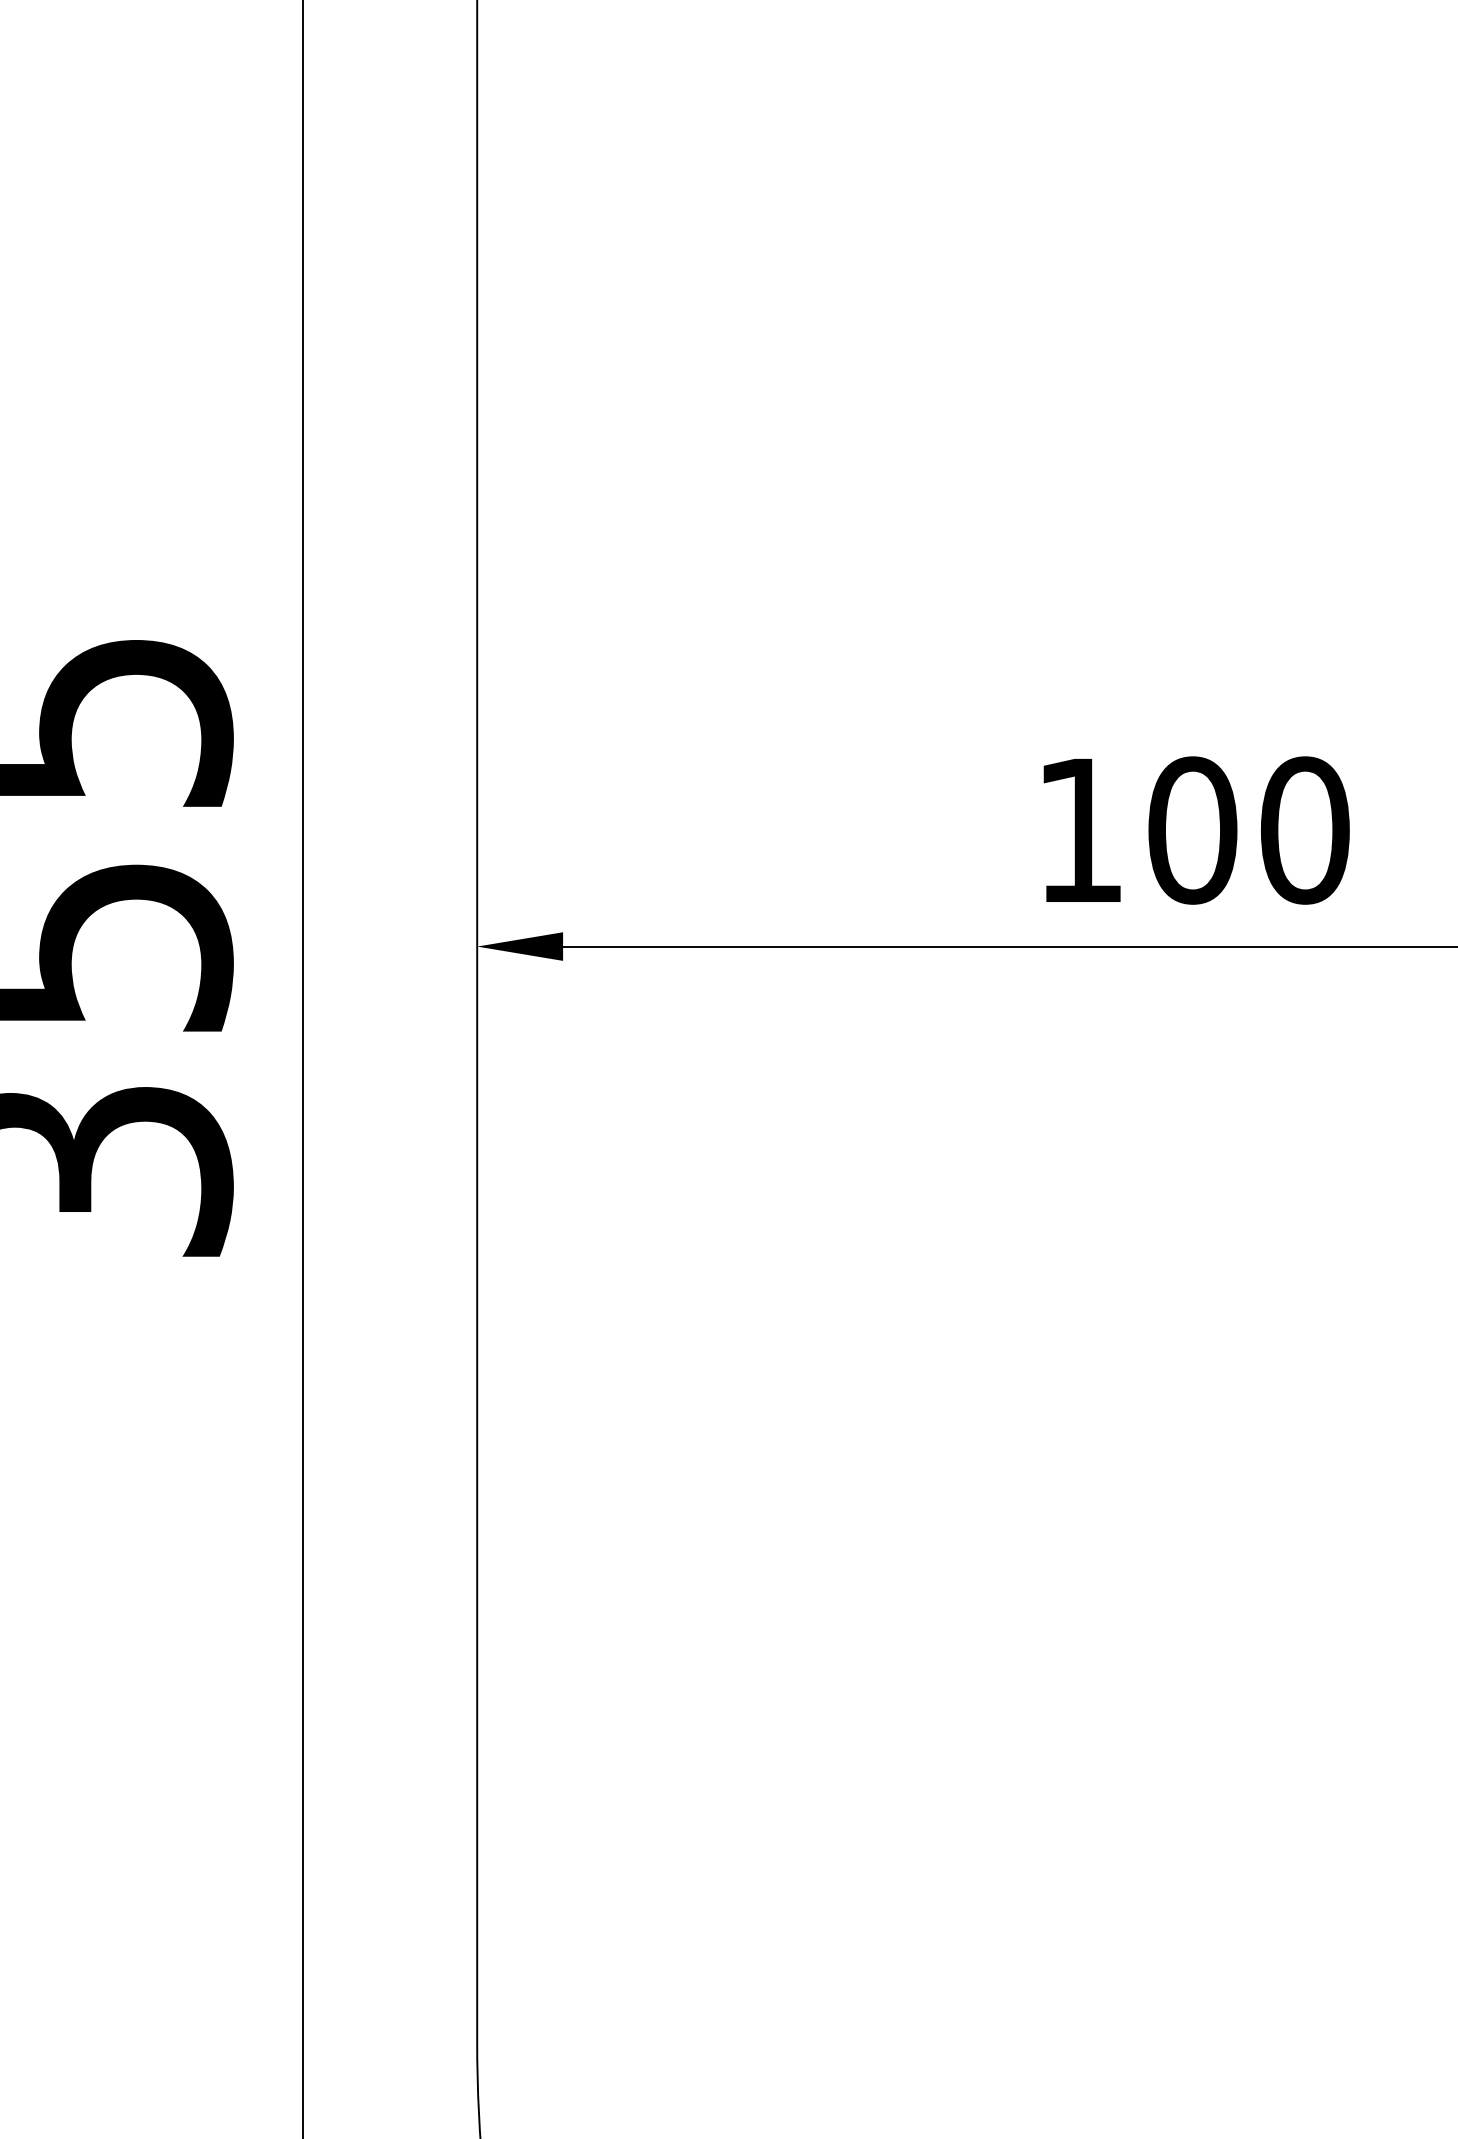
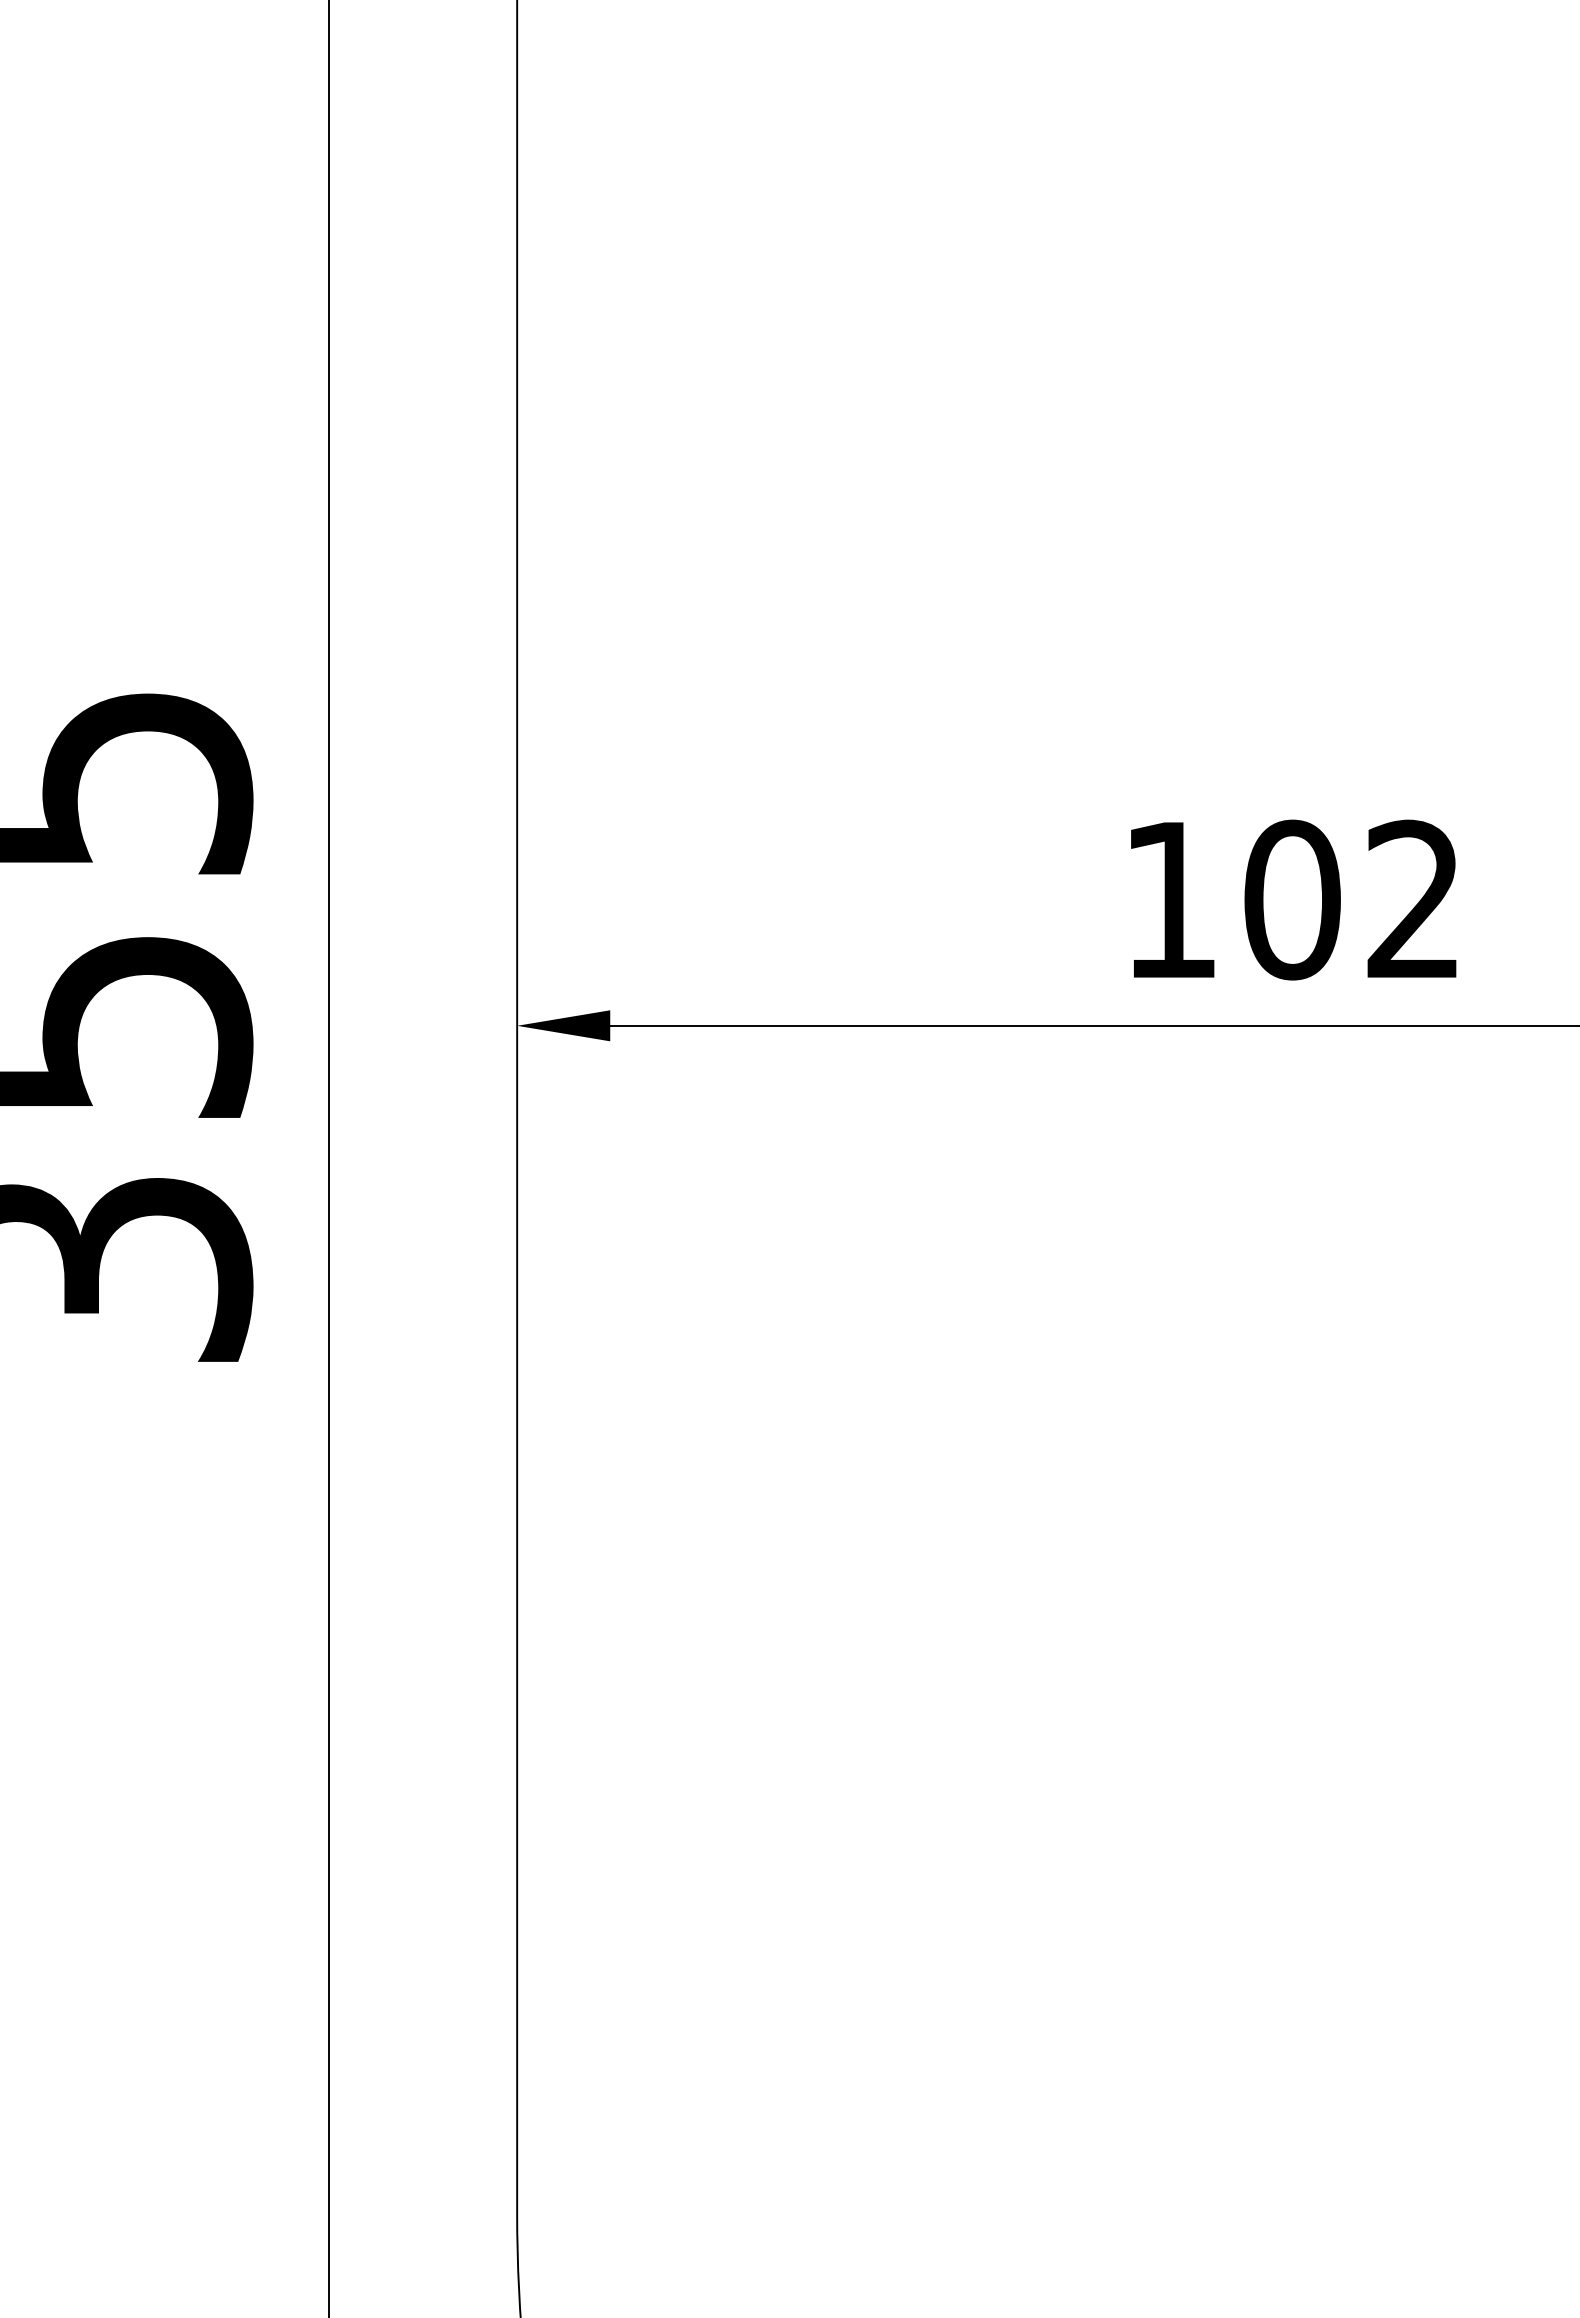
text: (1305, 830) -> (1414, 899), 100 -> 102

